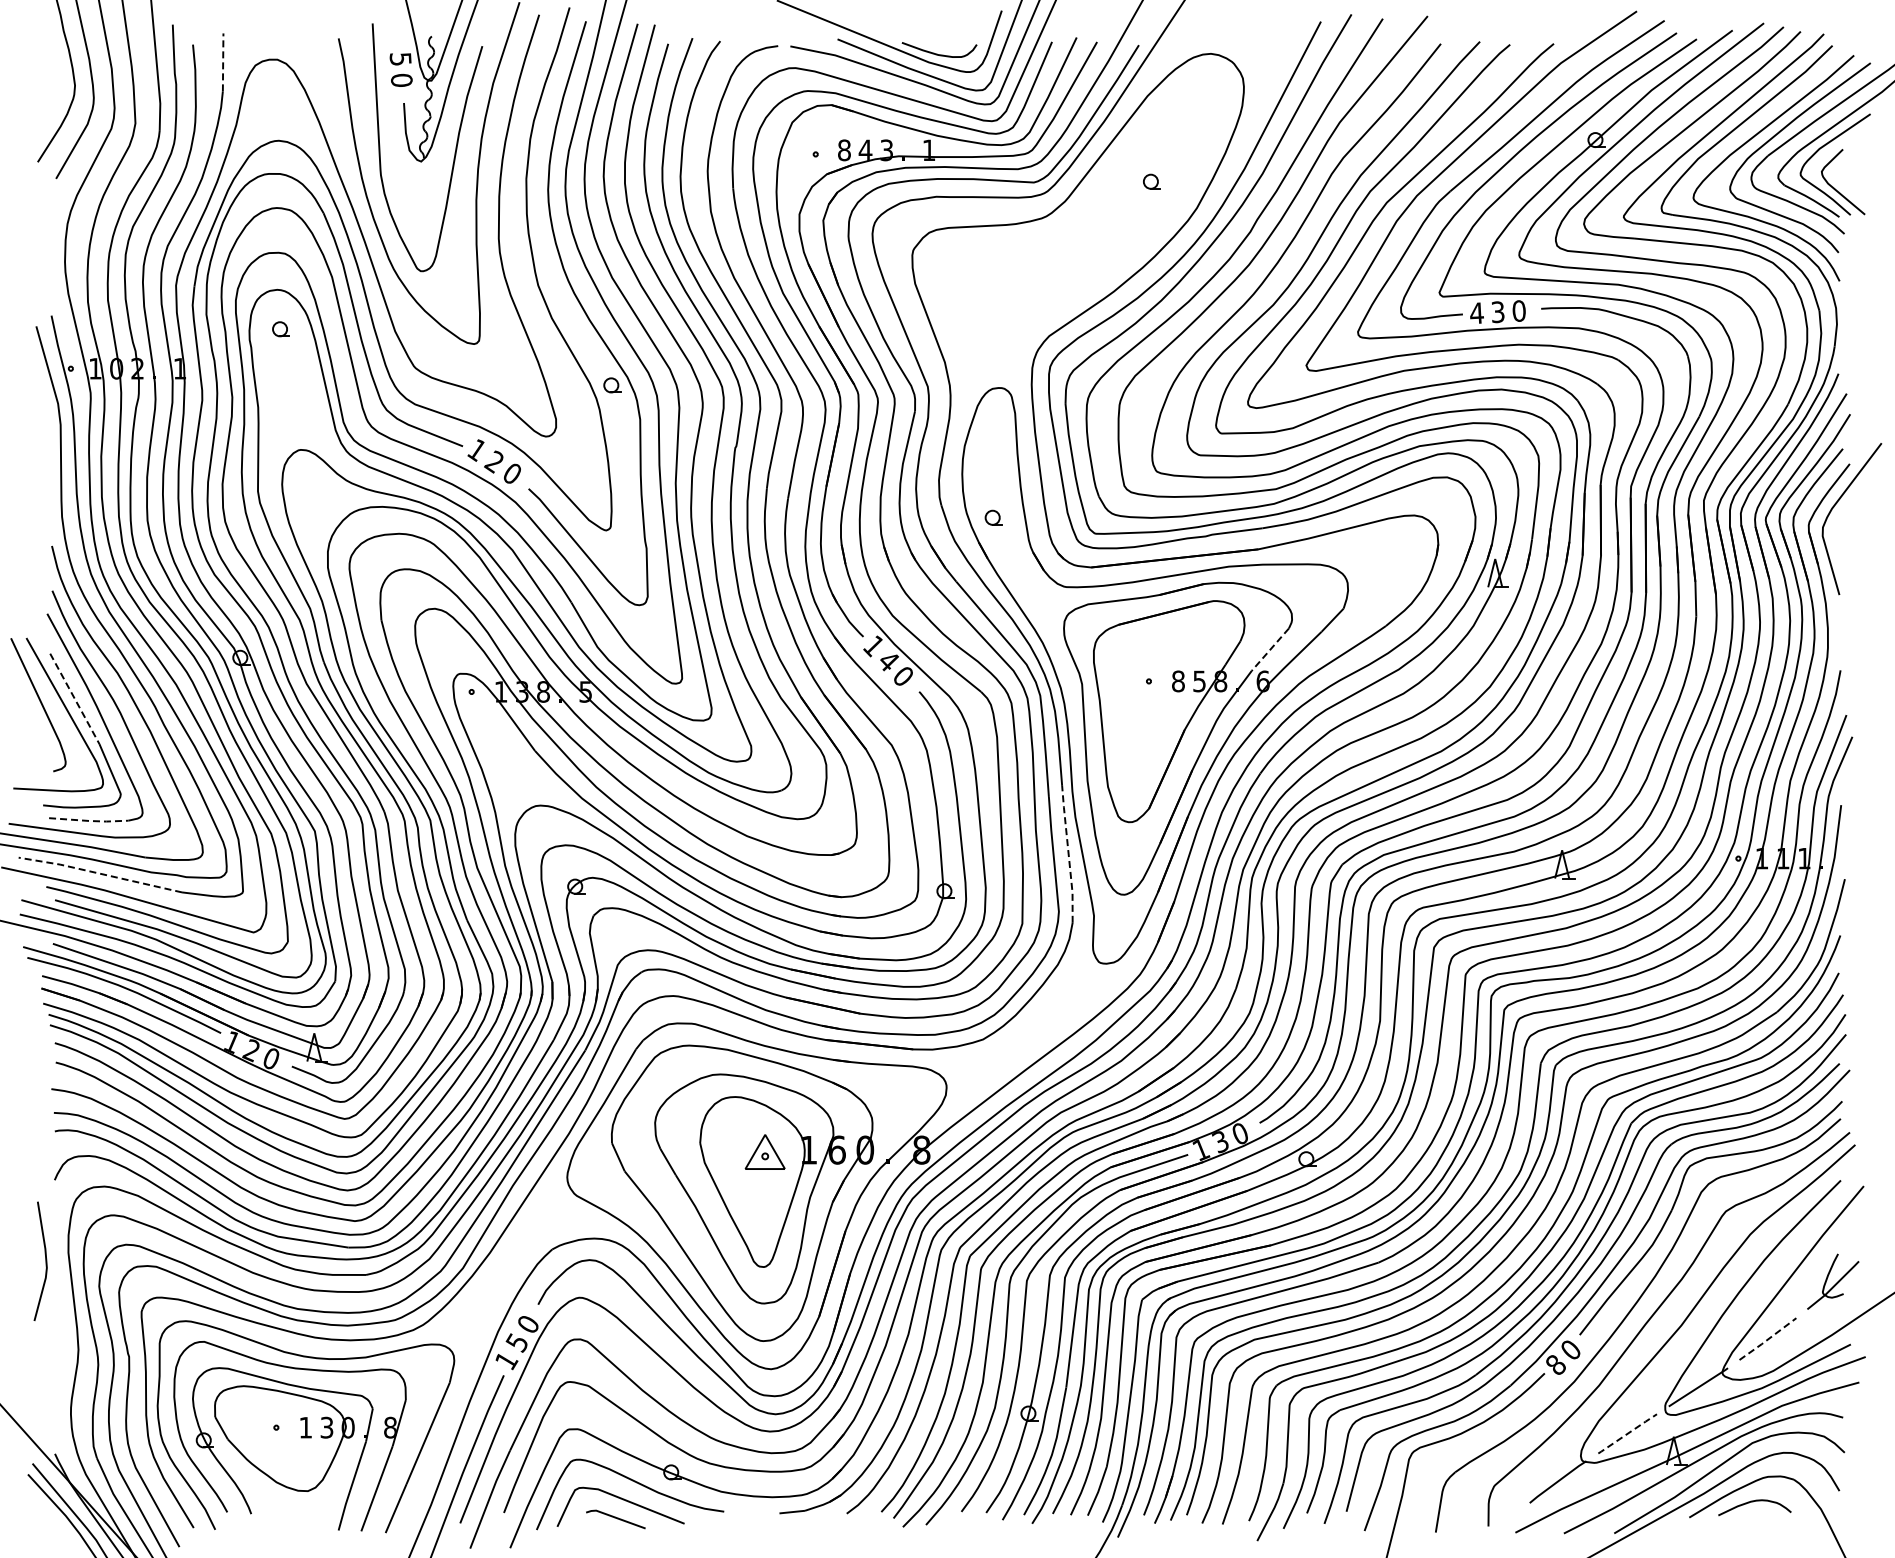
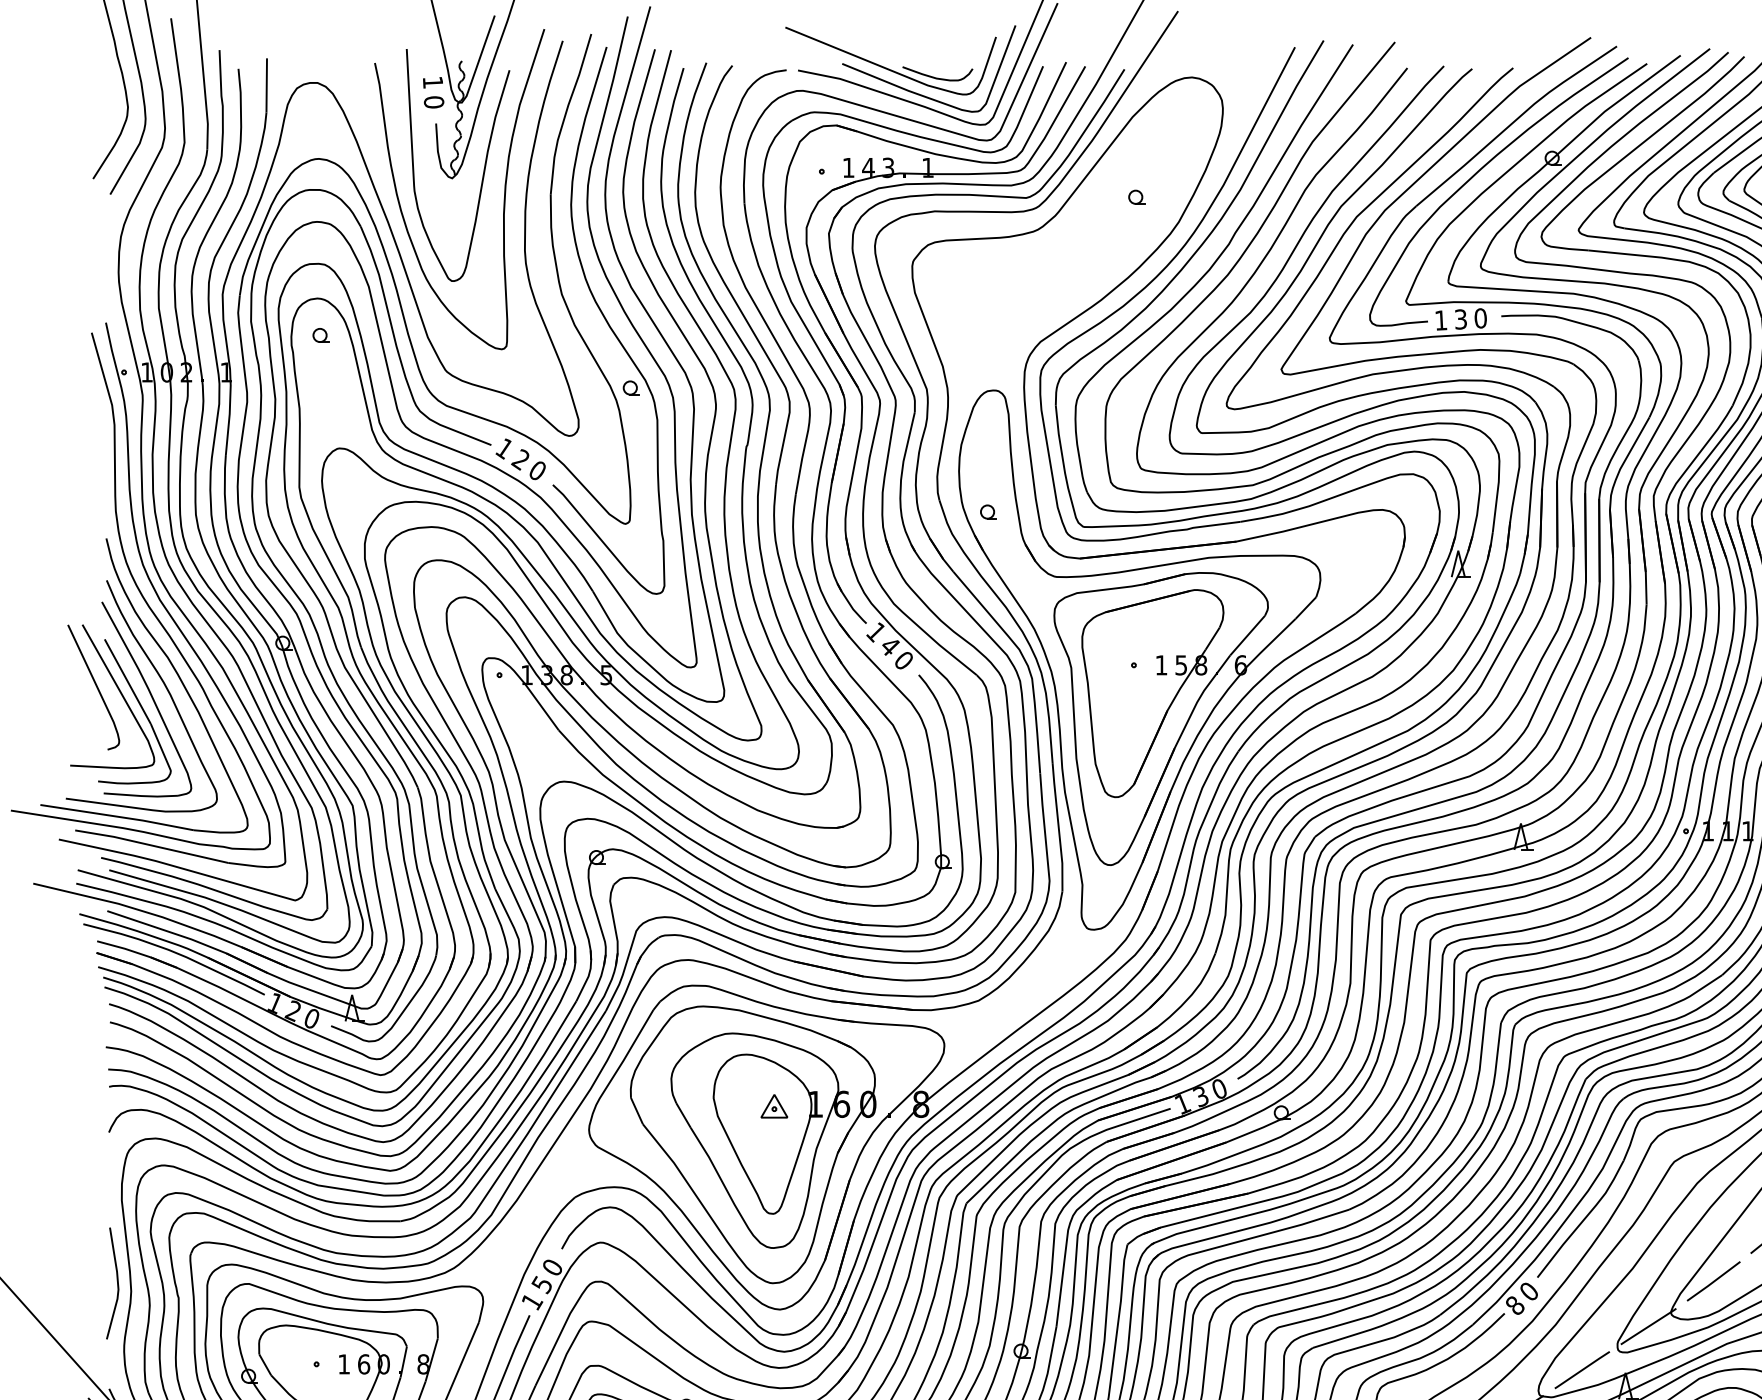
text: (400, 59) -> (432, 82), 5 -> 1
line: (223, 62) -> (267, 85), dashed -> solid
text: (844, 150) -> (848, 168), 8 -> 1
text: (1476, 312) -> (1440, 319), 4 -> 1
line: (1270, 650) -> (1247, 636), dashed -> solid
text: (1178, 681) -> (1161, 665), 8 -> 1
line: (75, 699) -> (128, 682), dashed -> solid
line: (89, 820) -> (141, 795), dashed -> solid
line: (1068, 853) -> (1058, 826), dashed -> solid
line: (99, 873) -> (150, 845), dashed -> solid
part: (764, 1152) -> (773, 1106), size x0.71
line: (45, 1260) -> (117, 1282), moved
line: (1768, 1339) -> (1714, 1281), dashed -> solid
text: (326, 1427) -> (363, 1364), 3 -> 6
line: (1627, 1433) -> (1582, 1369), dashed -> solid

